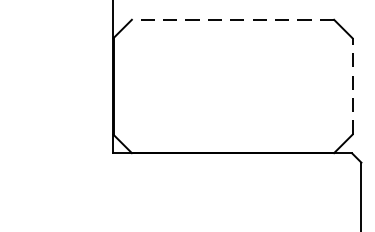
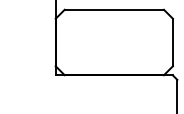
line: (233, 19) -> (114, 9), dashed -> solid
line: (351, 86) -> (172, 42), dashed -> solid

